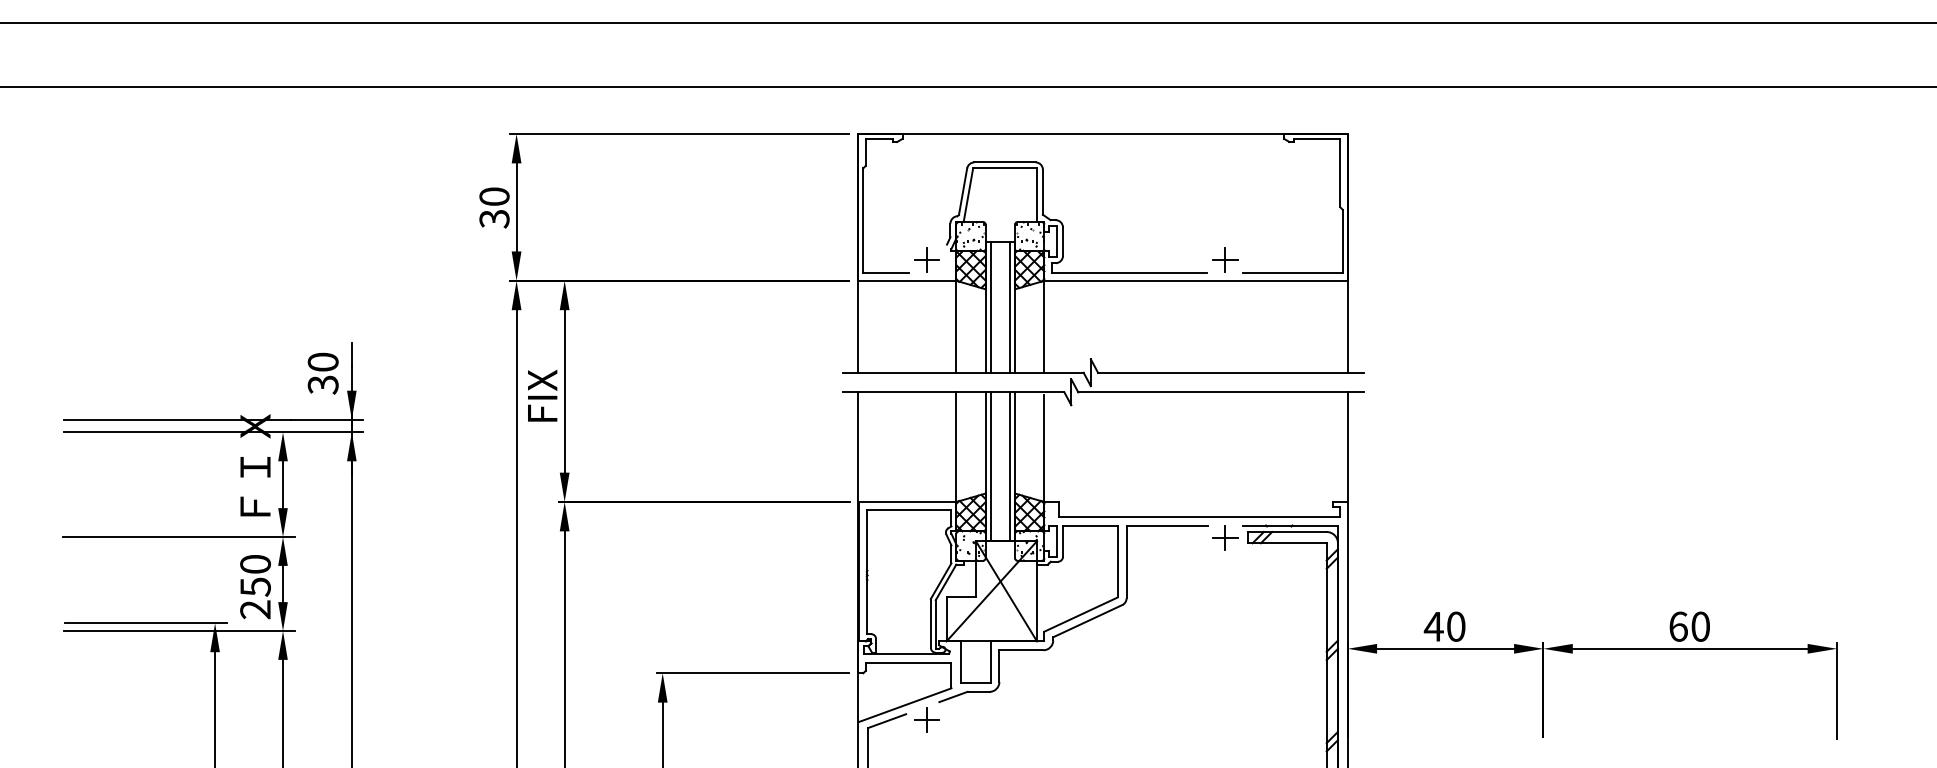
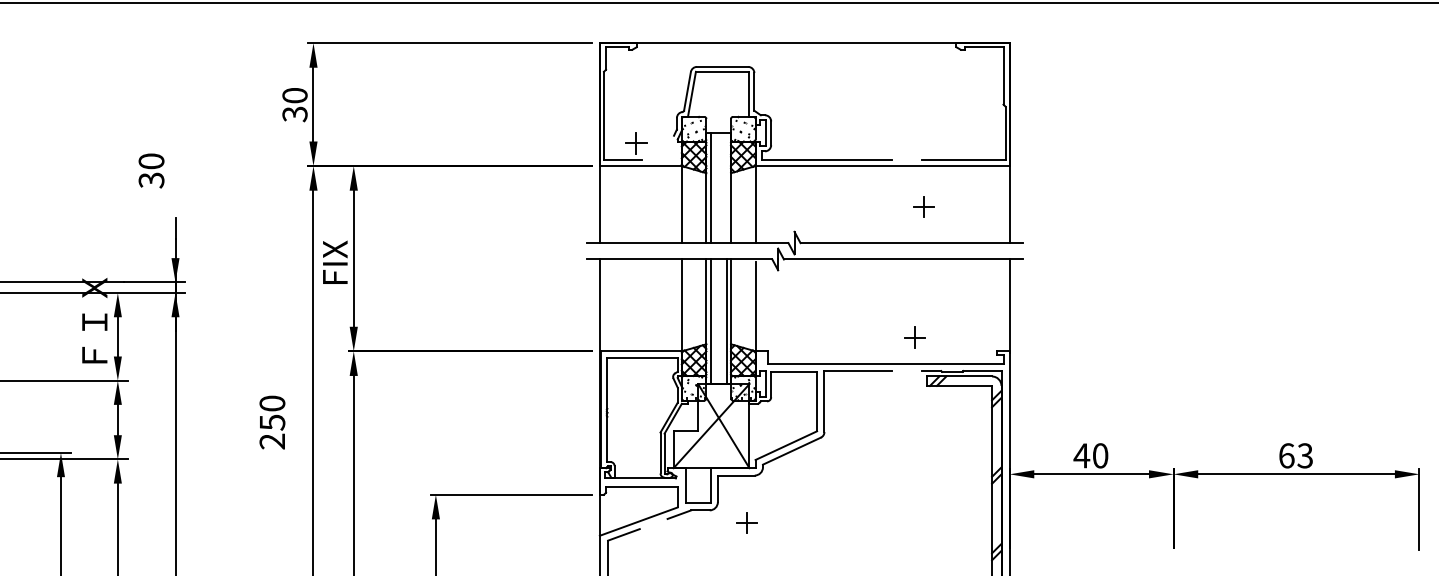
part: (926, 259) -> (635, 143), moved
part: (1225, 259) -> (924, 206), moved
line: (1010, 306) -> (727, 187), removed
text: (322, 373) -> (150, 170), moved
part: (1225, 537) -> (914, 337), moved
text: (255, 587) -> (272, 422), moved
text: (1700, 626) -> (1305, 455), 60 -> 63
part: (926, 719) -> (746, 522), moved

